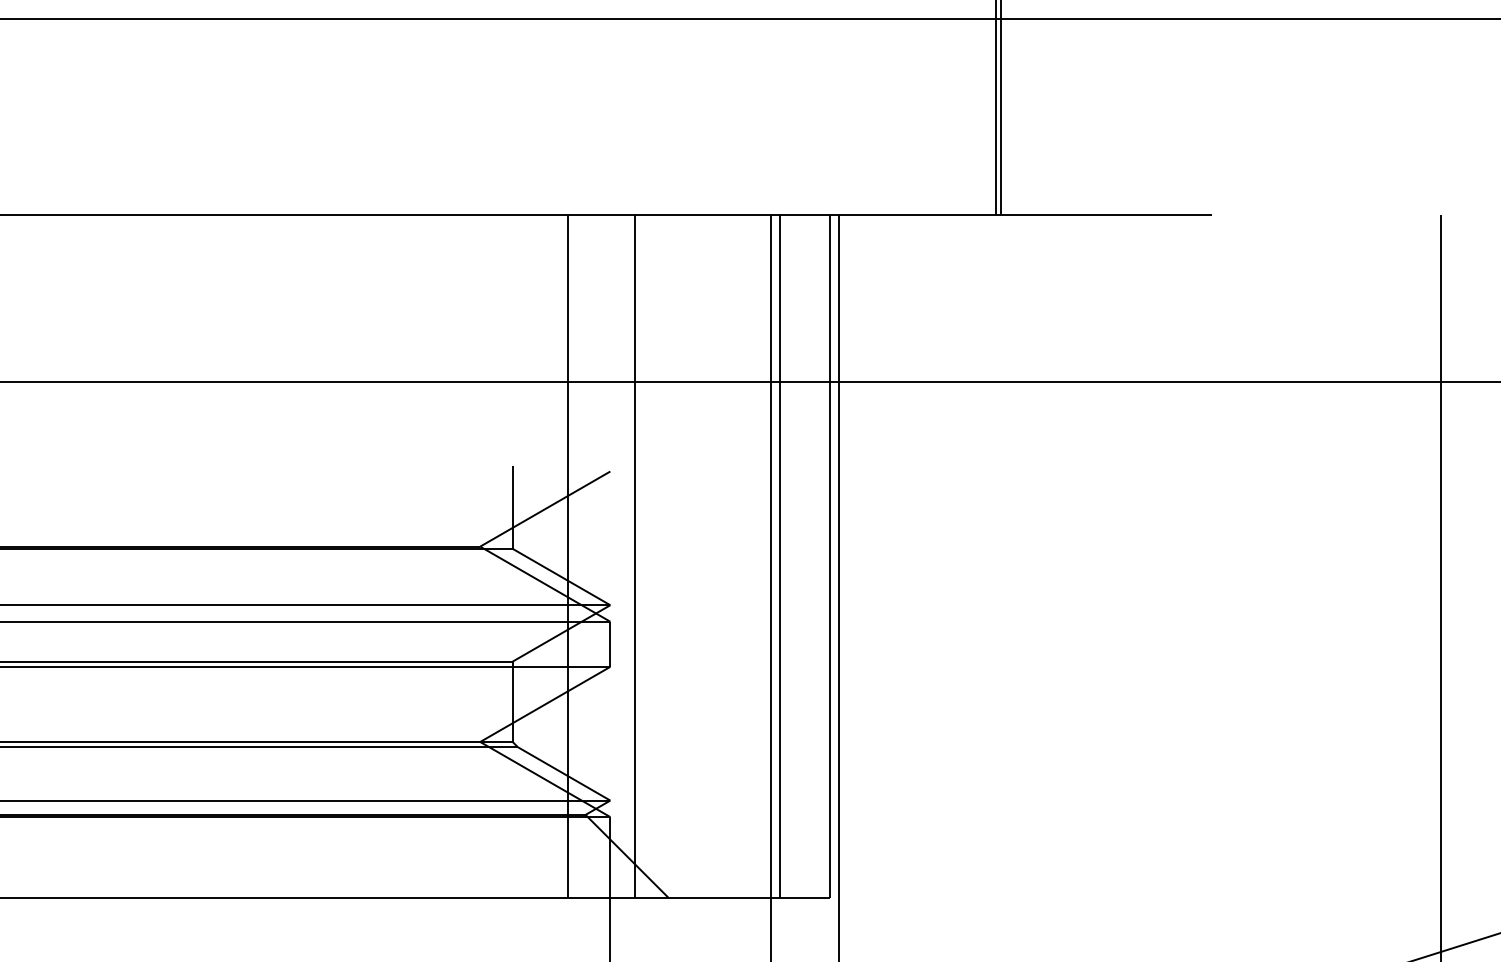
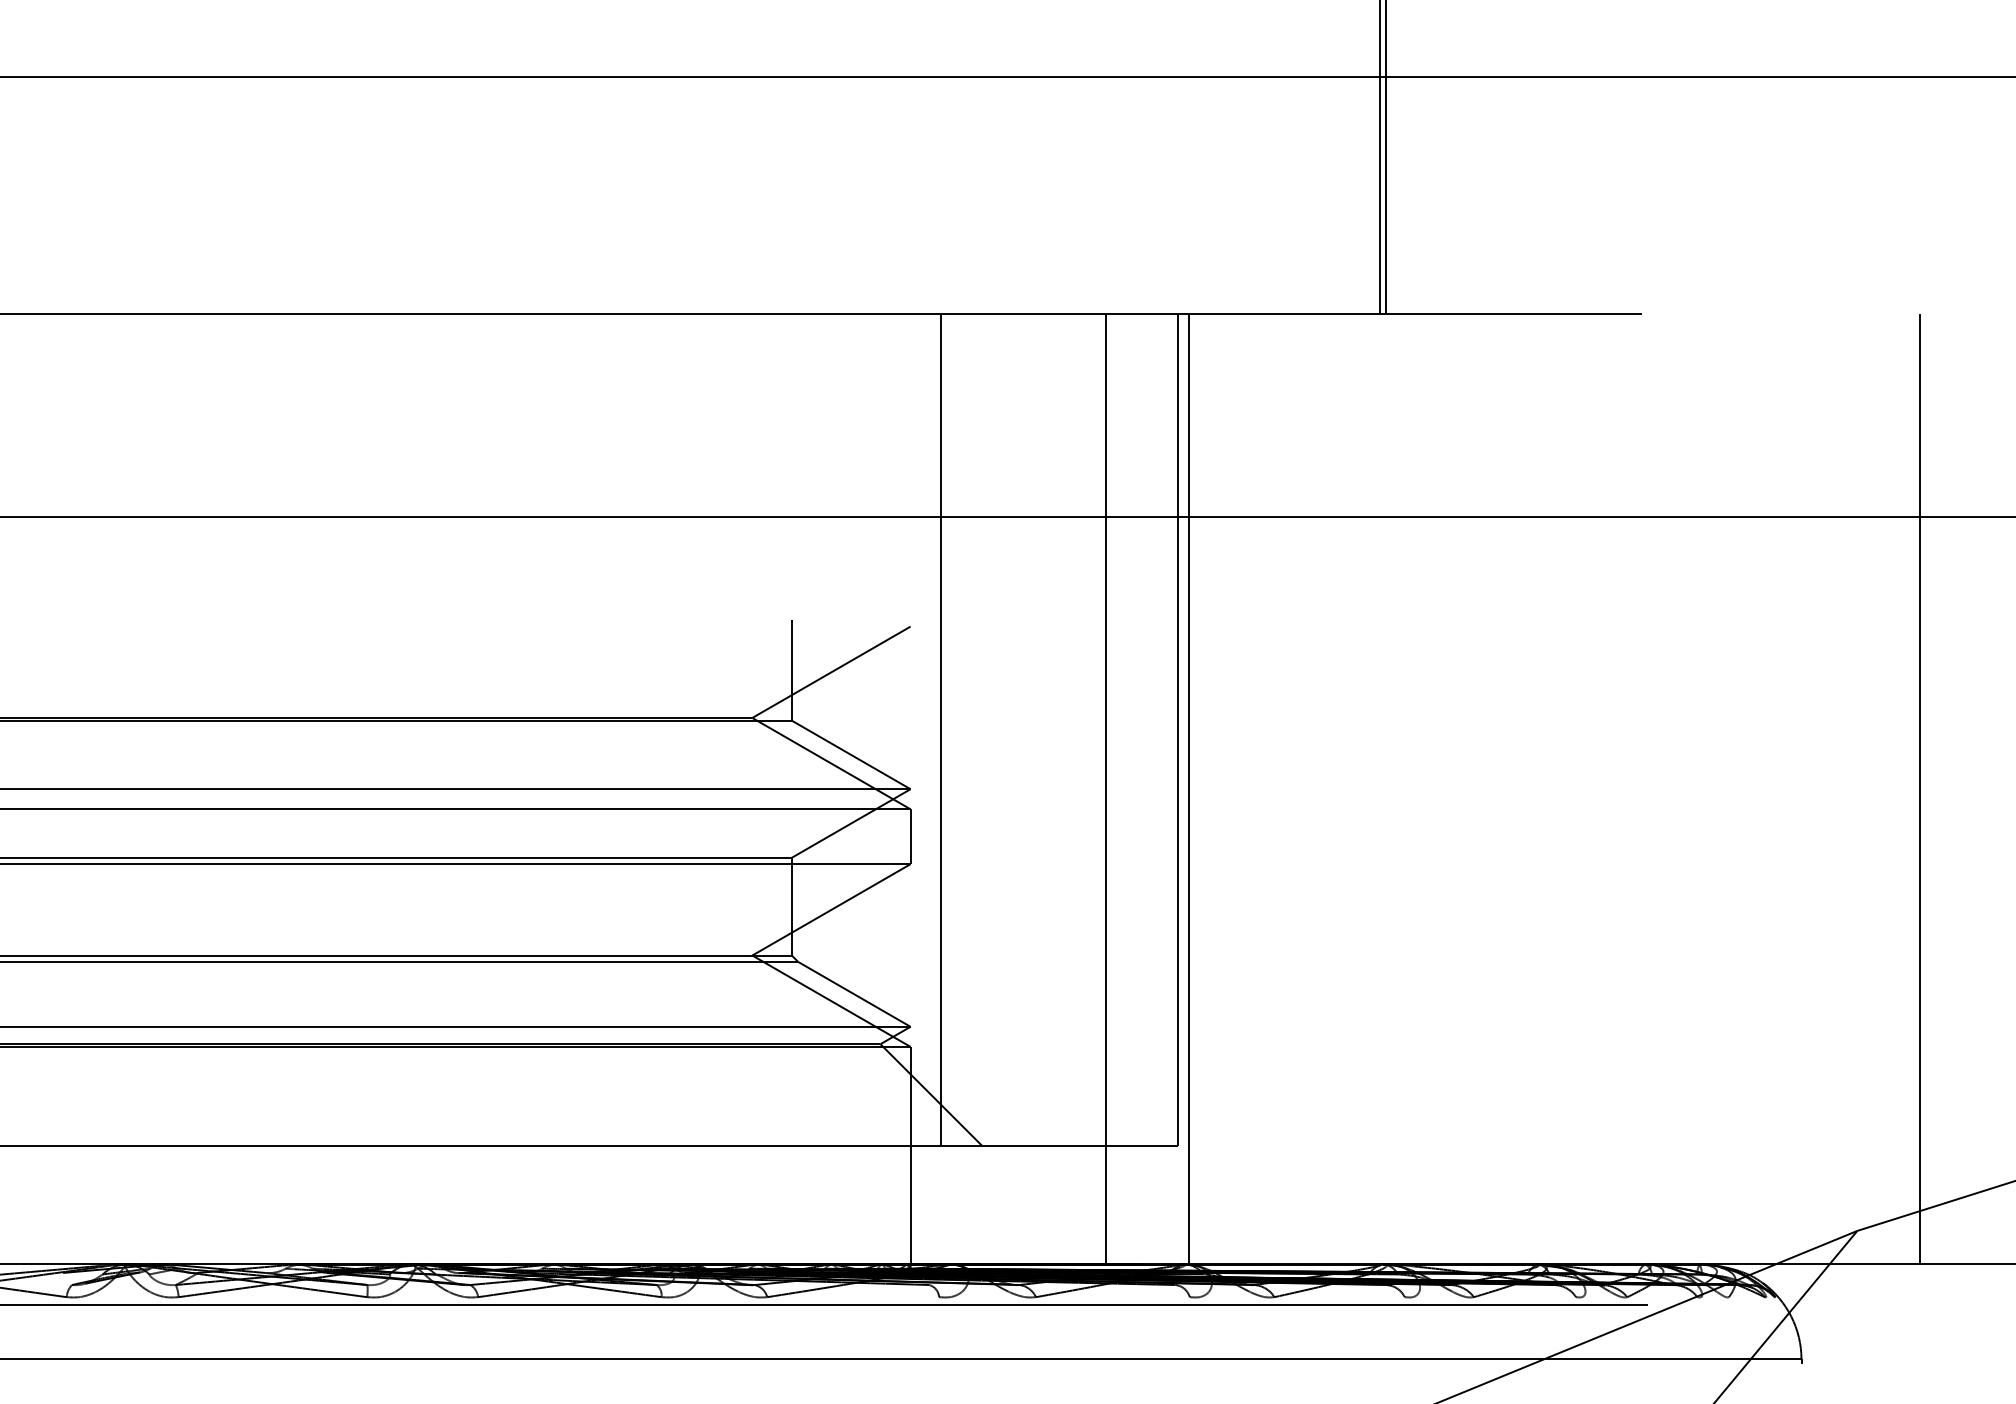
line: (568, 556) -> (859, 729), removed
line: (780, 556) -> (1117, 729), removed

